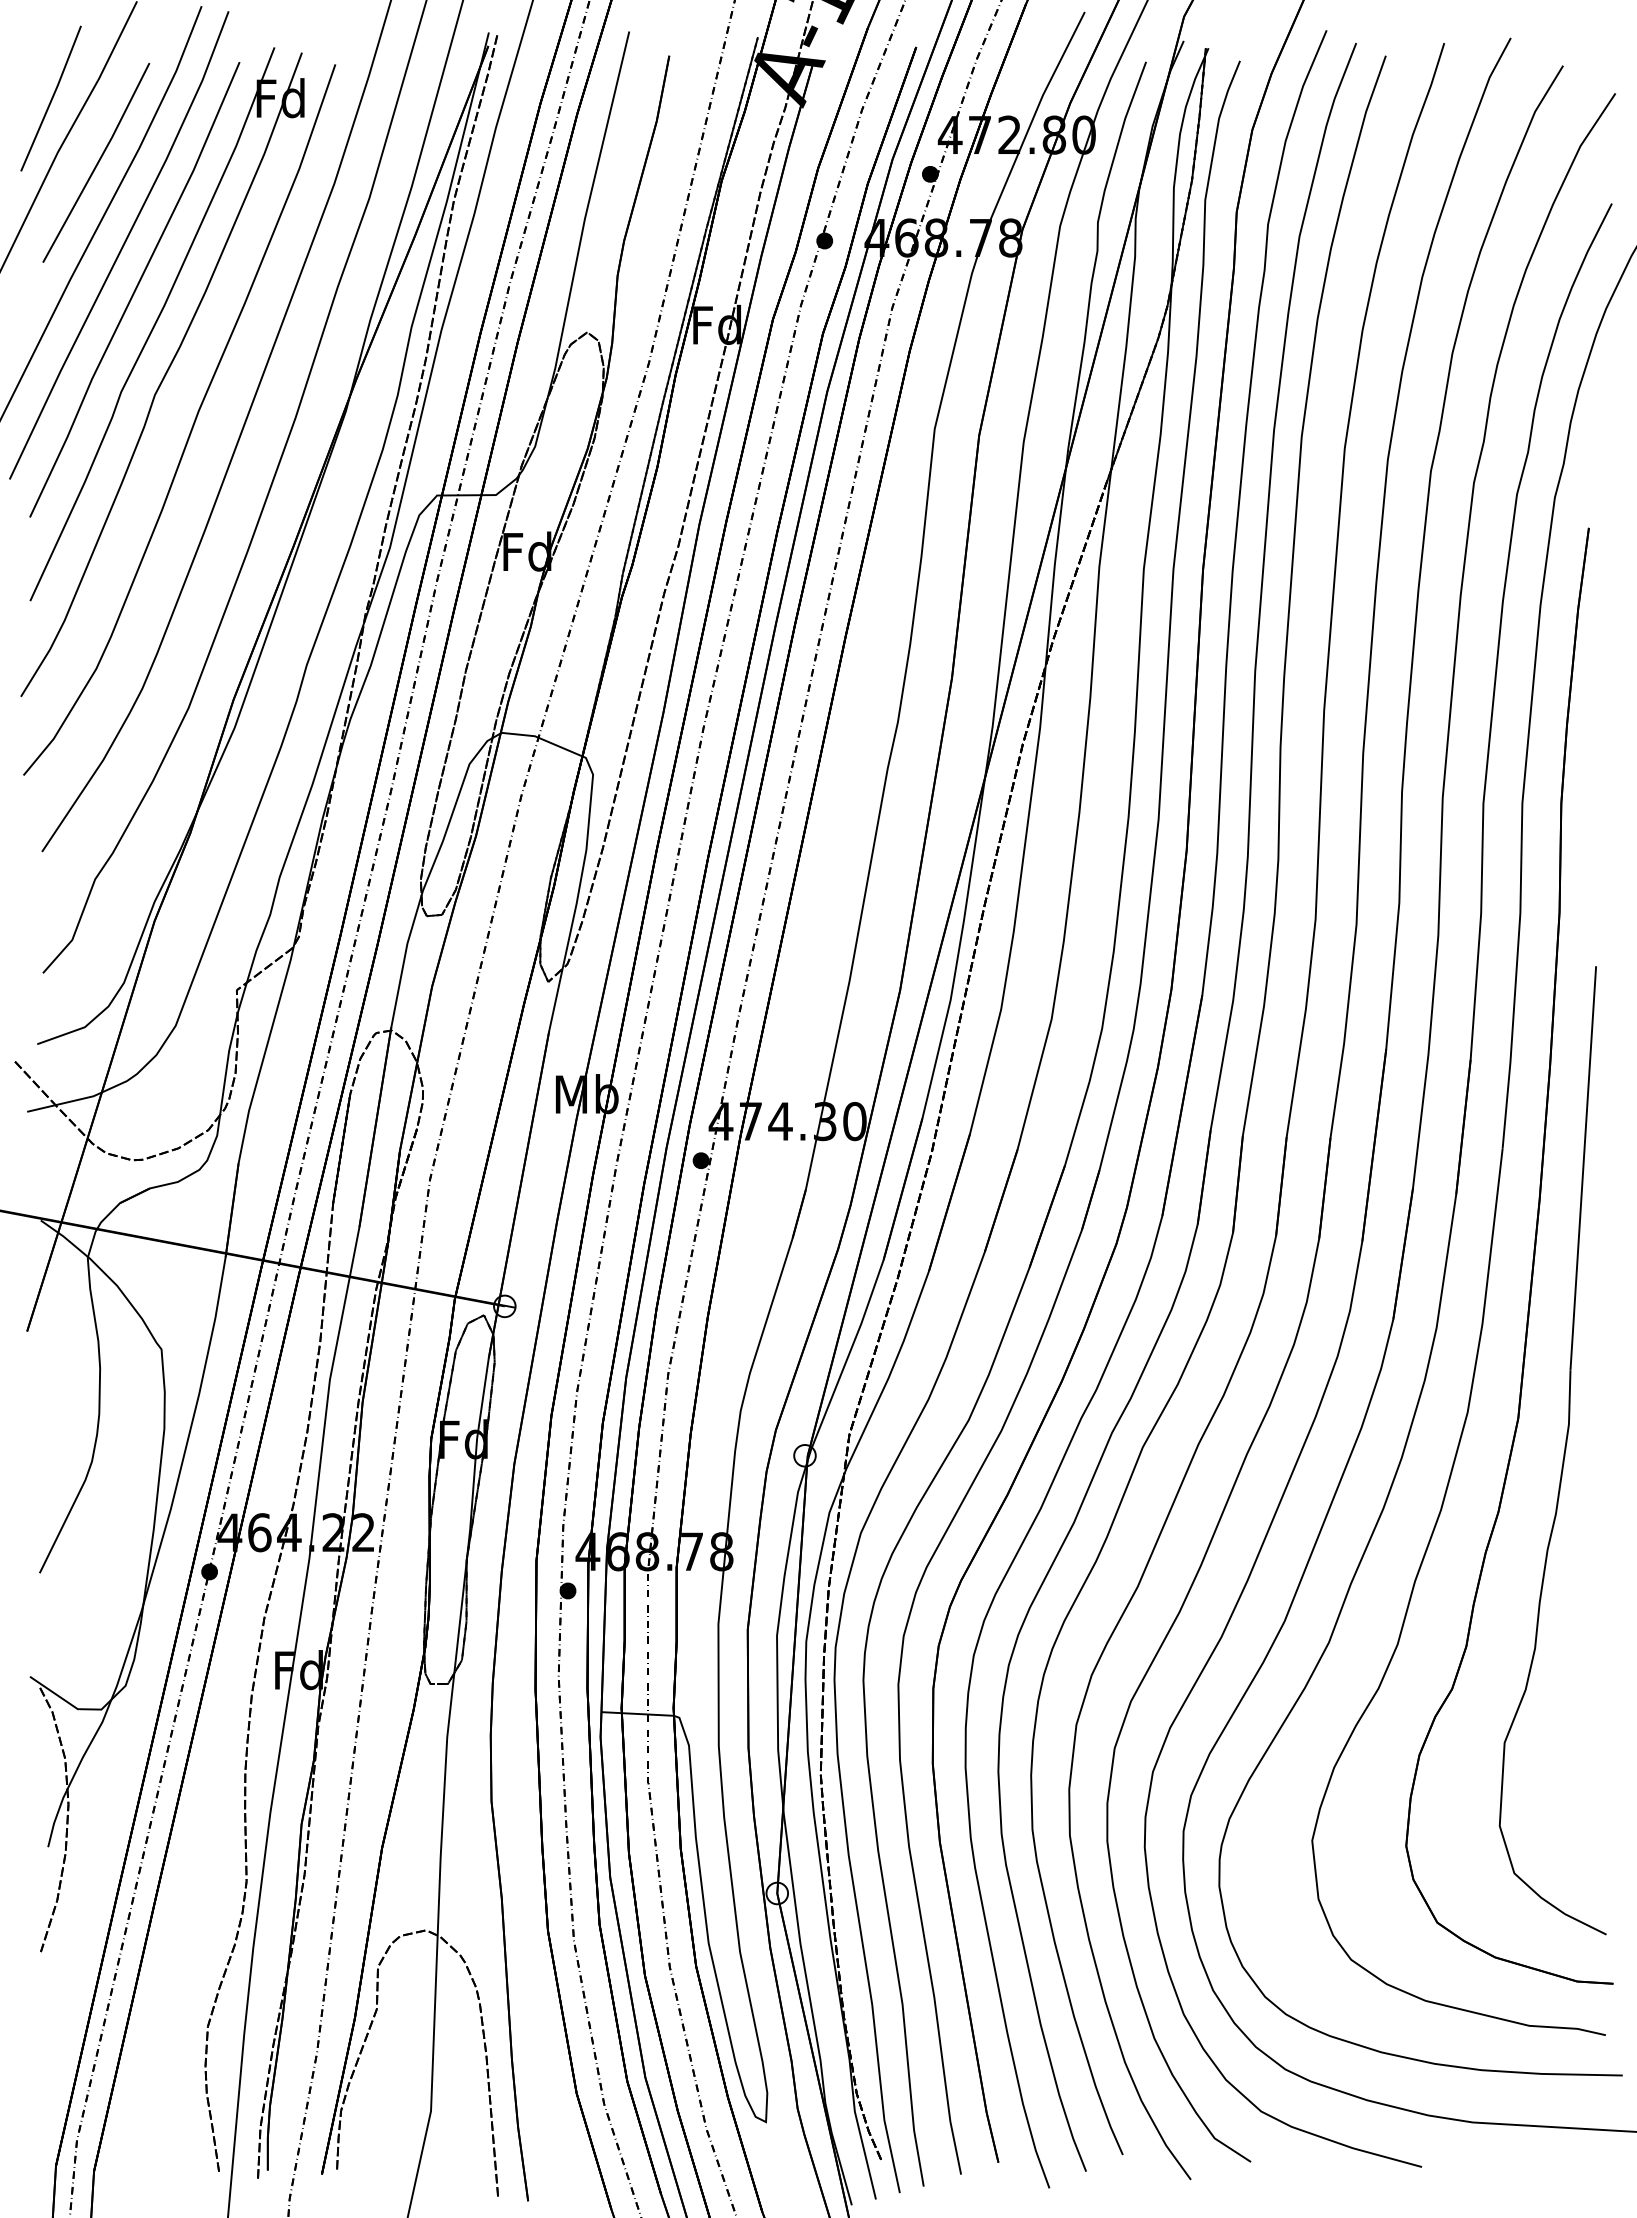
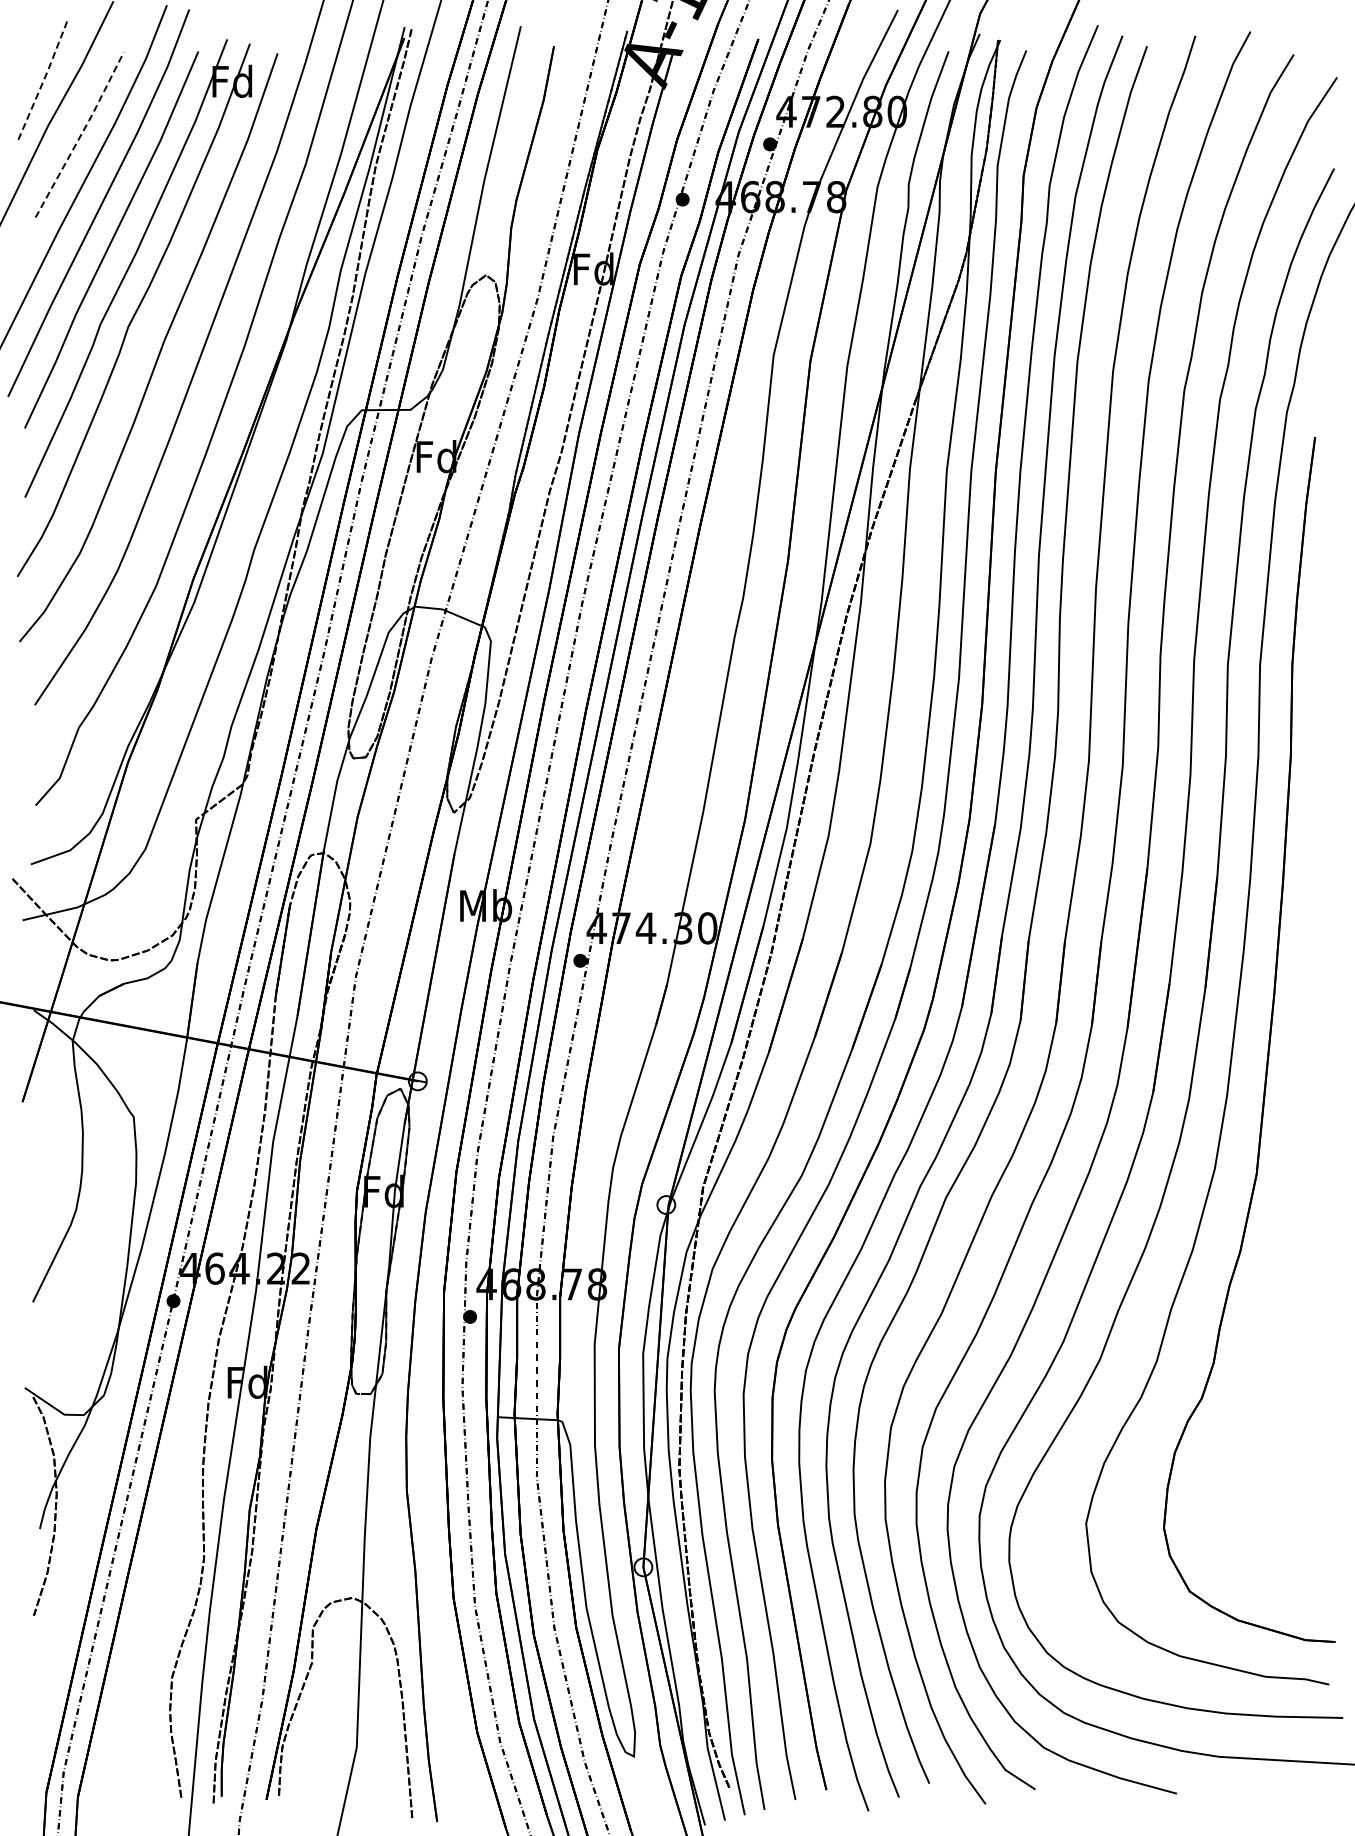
line: (52, 98) -> (43, 81), solid -> dashed
line: (98, 162) -> (81, 134), solid -> dashed
part: (1563, 1450) -> (1294, 1200), removed

